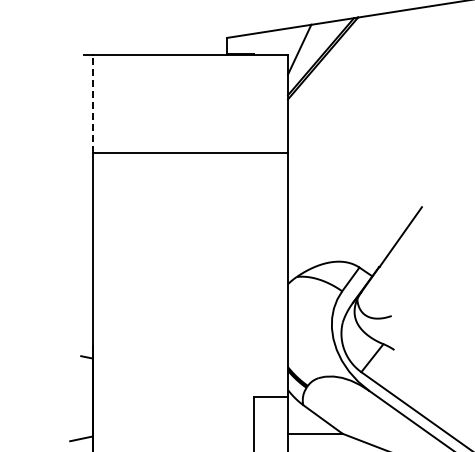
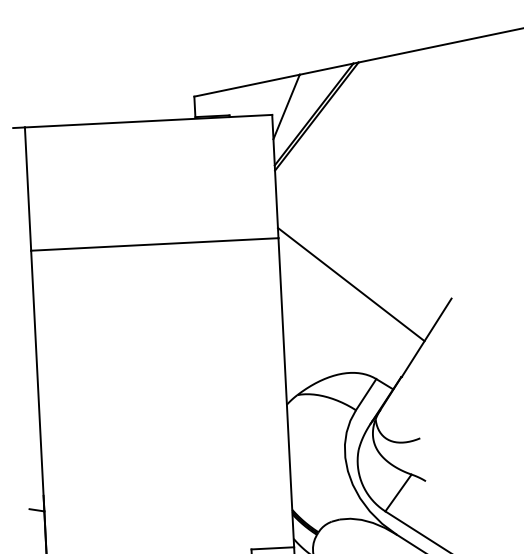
line: (92, 104) -> (27, 189), dashed -> solid
line: (343, 191) -> (351, 283), added

